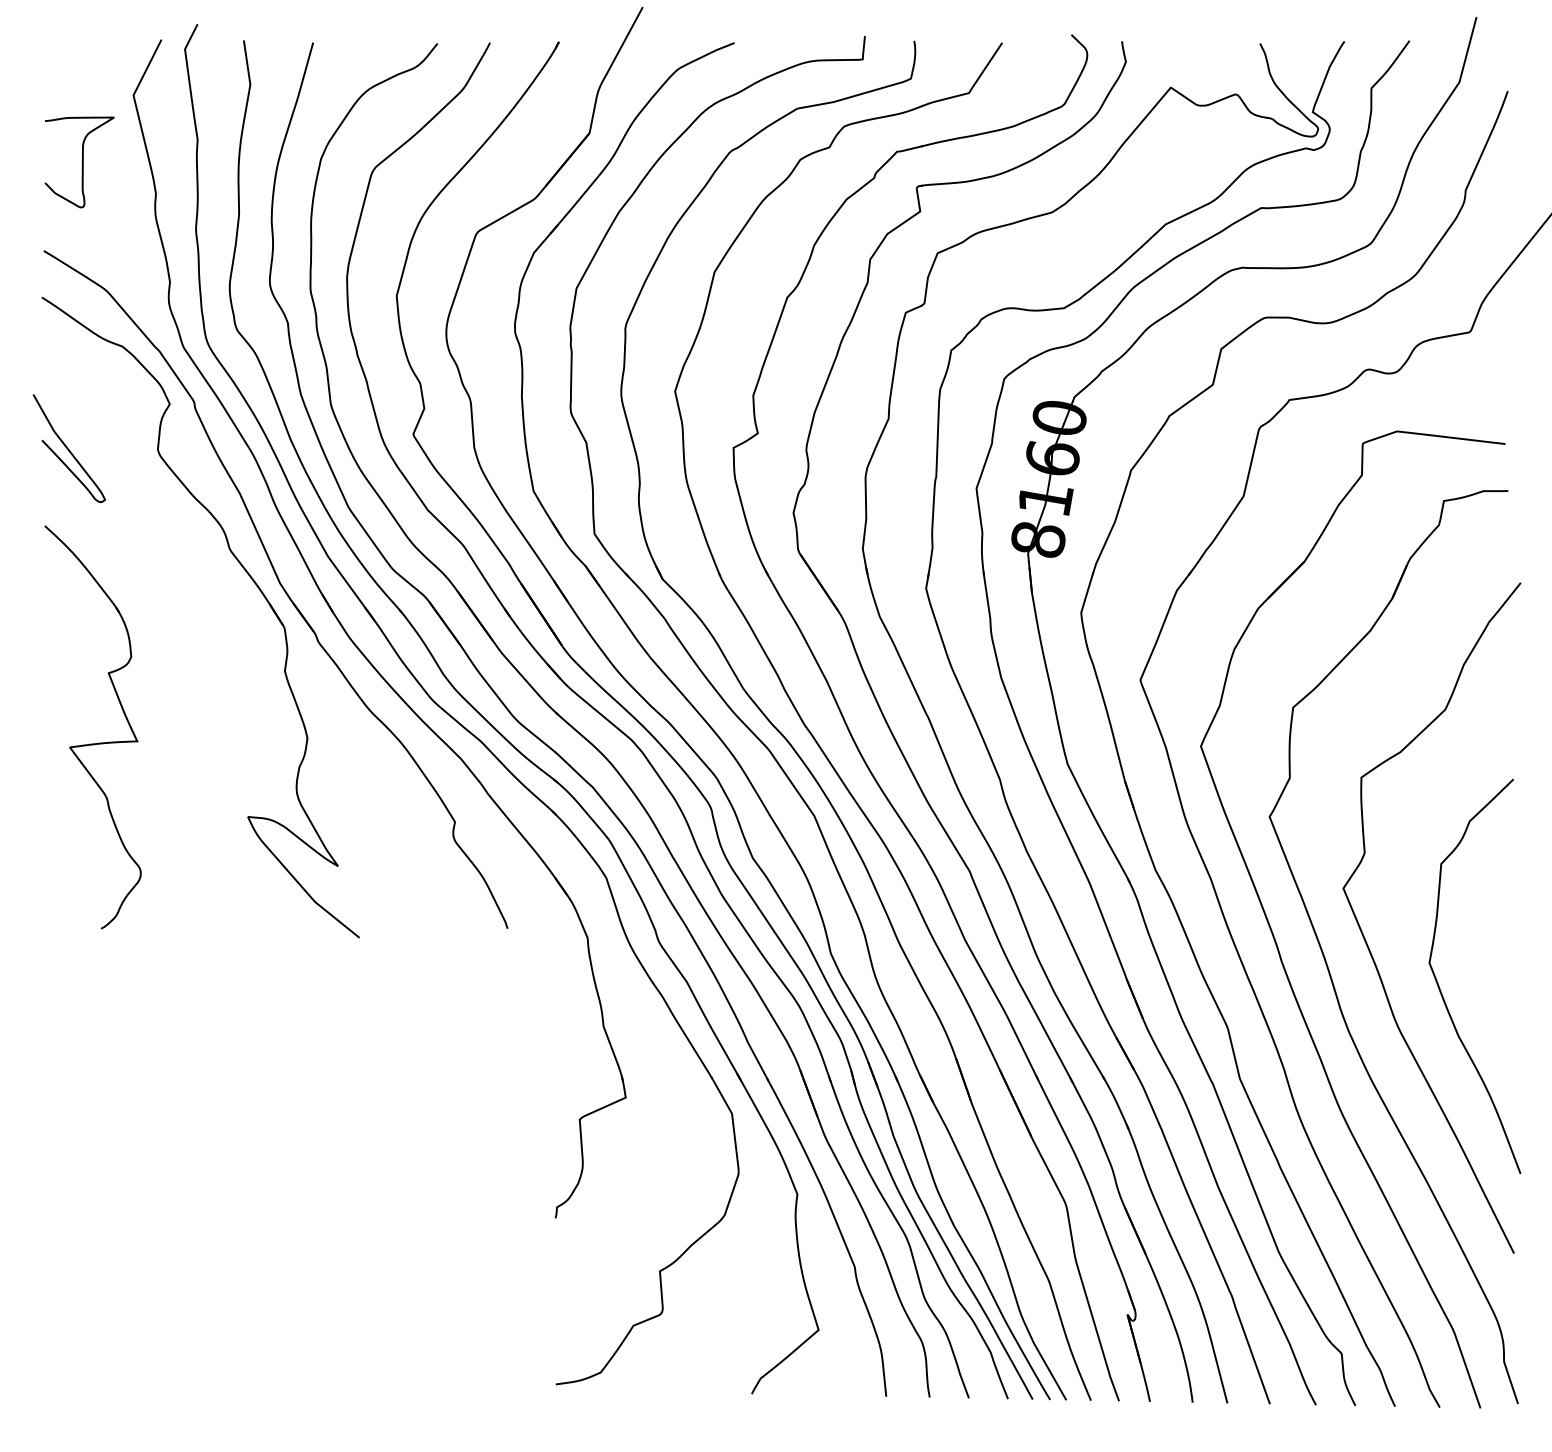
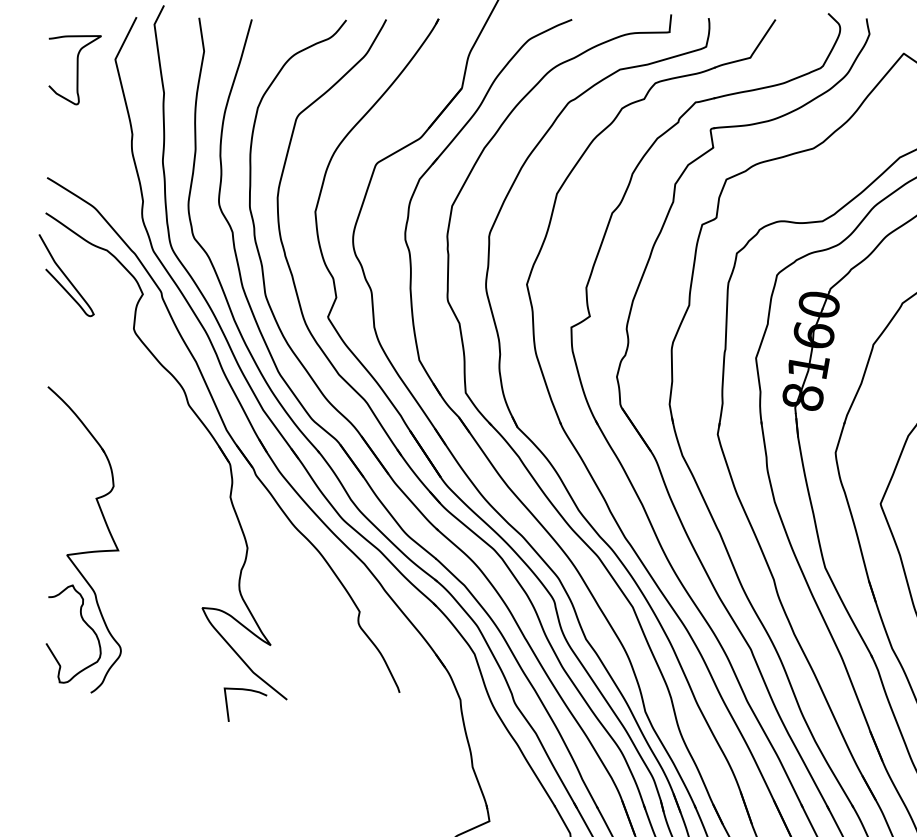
curve: (81, 164) -> (76, 71), moved
curve: (68, 448) -> (65, 275), moved
curve: (96, 840) -> (87, 625), added
curve: (304, 925) -> (245, 690), added

